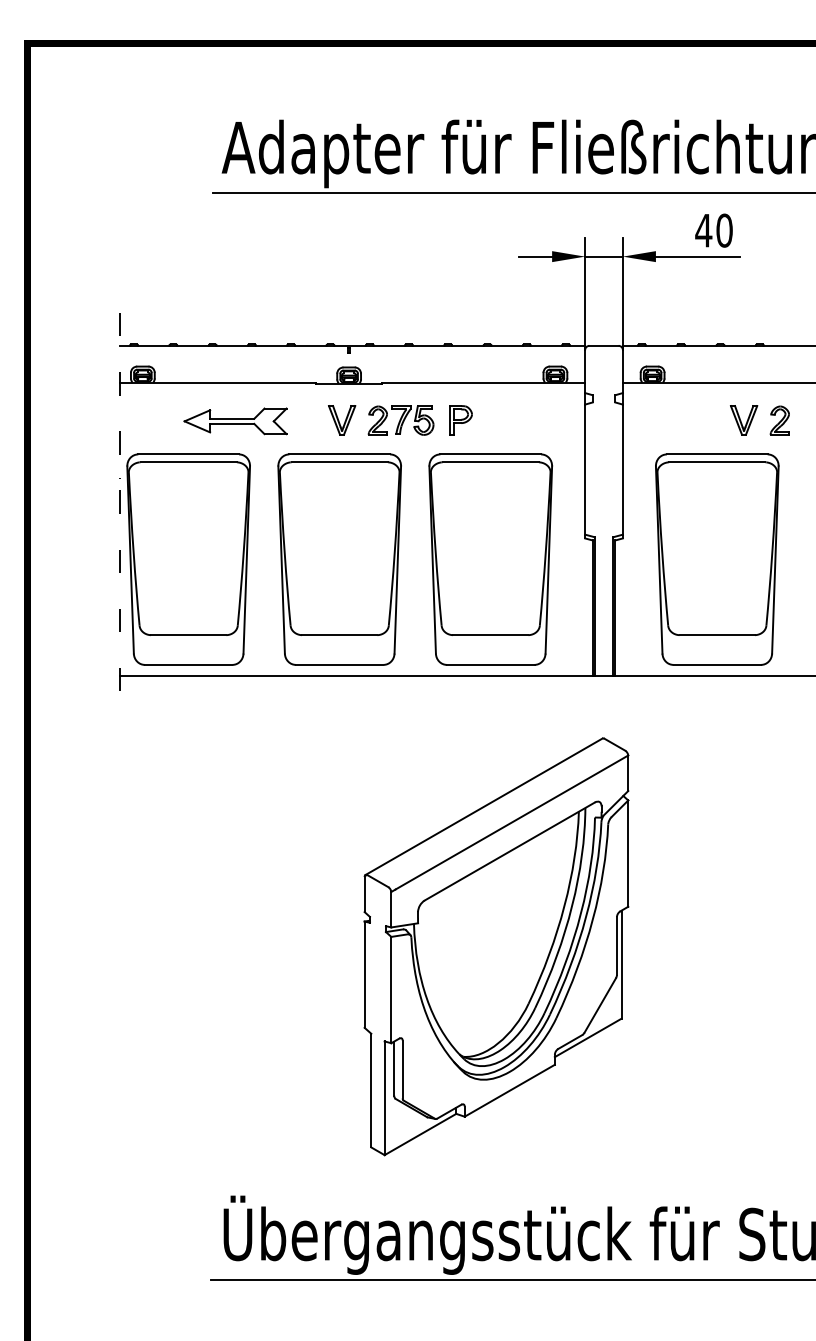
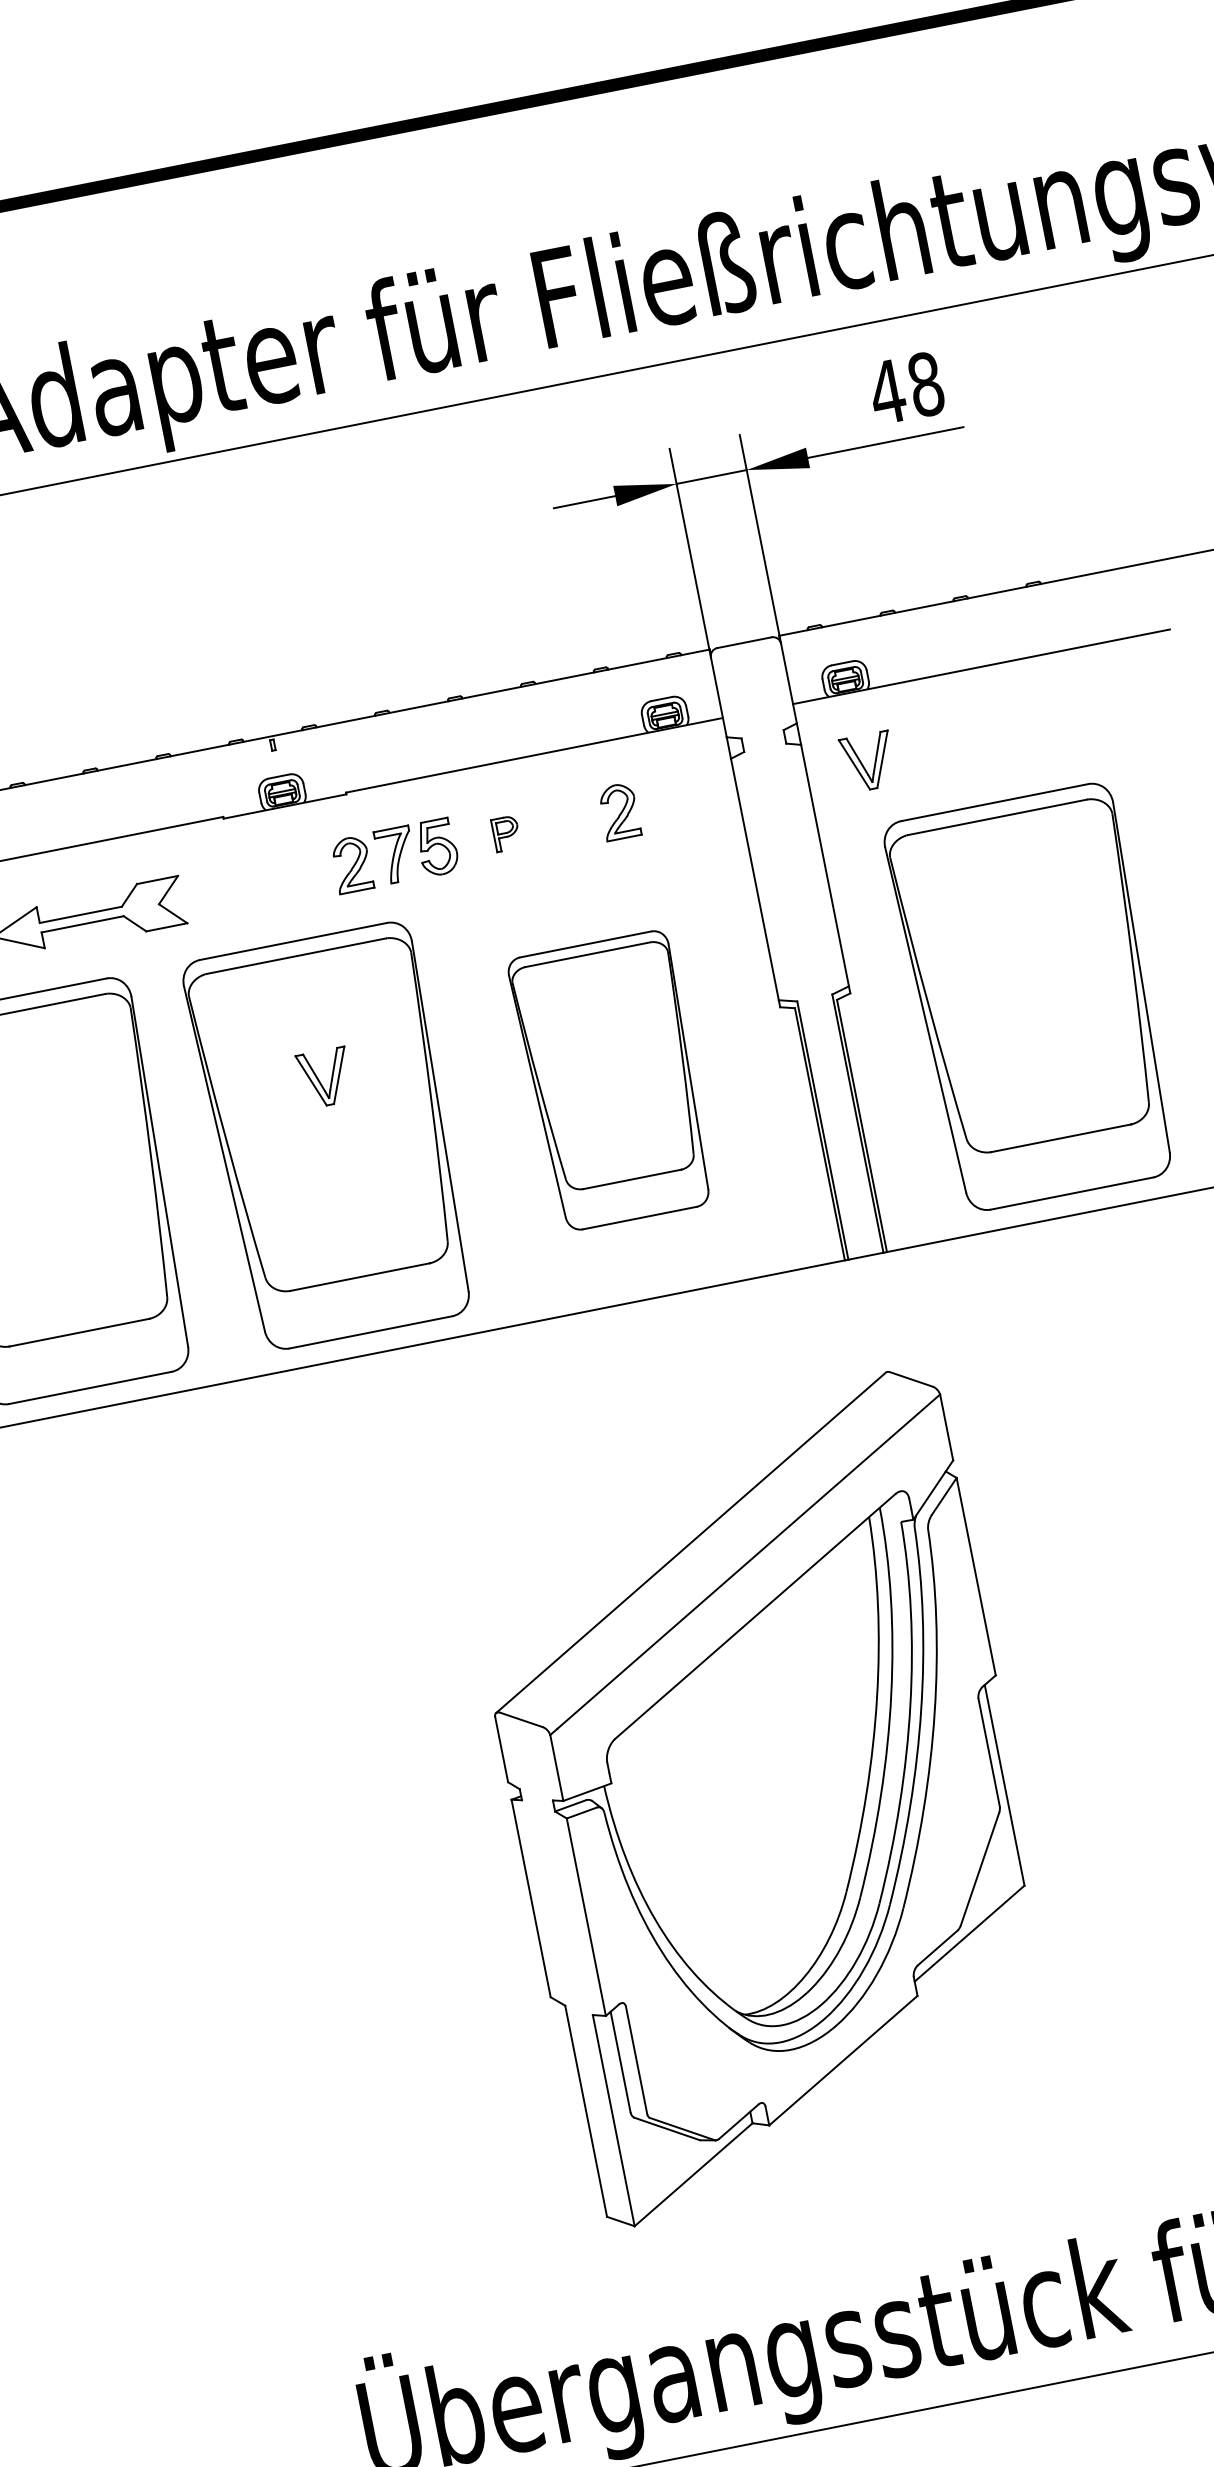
text: (724, 230) -> (925, 384), 40 -> 48
part: (342, 420) -> (325, 1078), moved
part: (460, 420) -> (505, 834), size x0.6
part: (744, 420) -> (869, 762), moved
part: (779, 420) -> (618, 811), moved
part: (490, 559) -> (612, 1081), size x0.7

